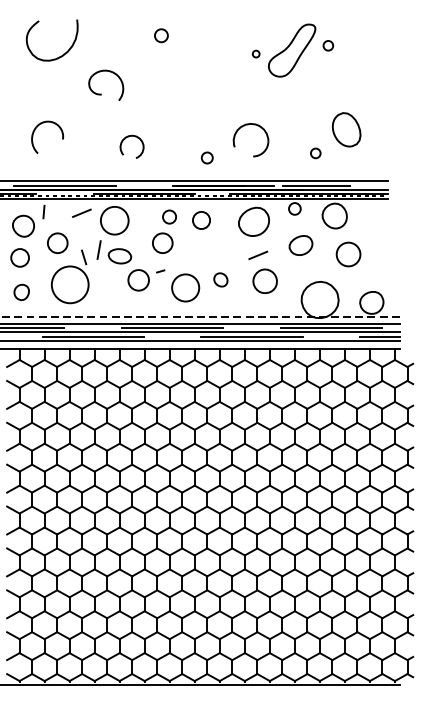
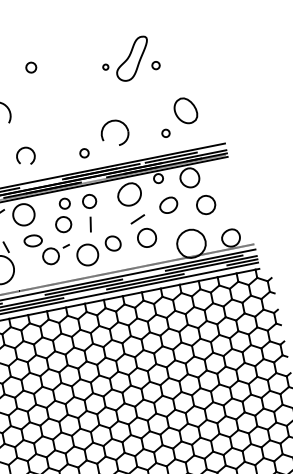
circle: (328, 45) -> (156, 65), moved
line: (98, 249) -> (90, 224), moved
part: (220, 279) -> (112, 243), size x1.43

